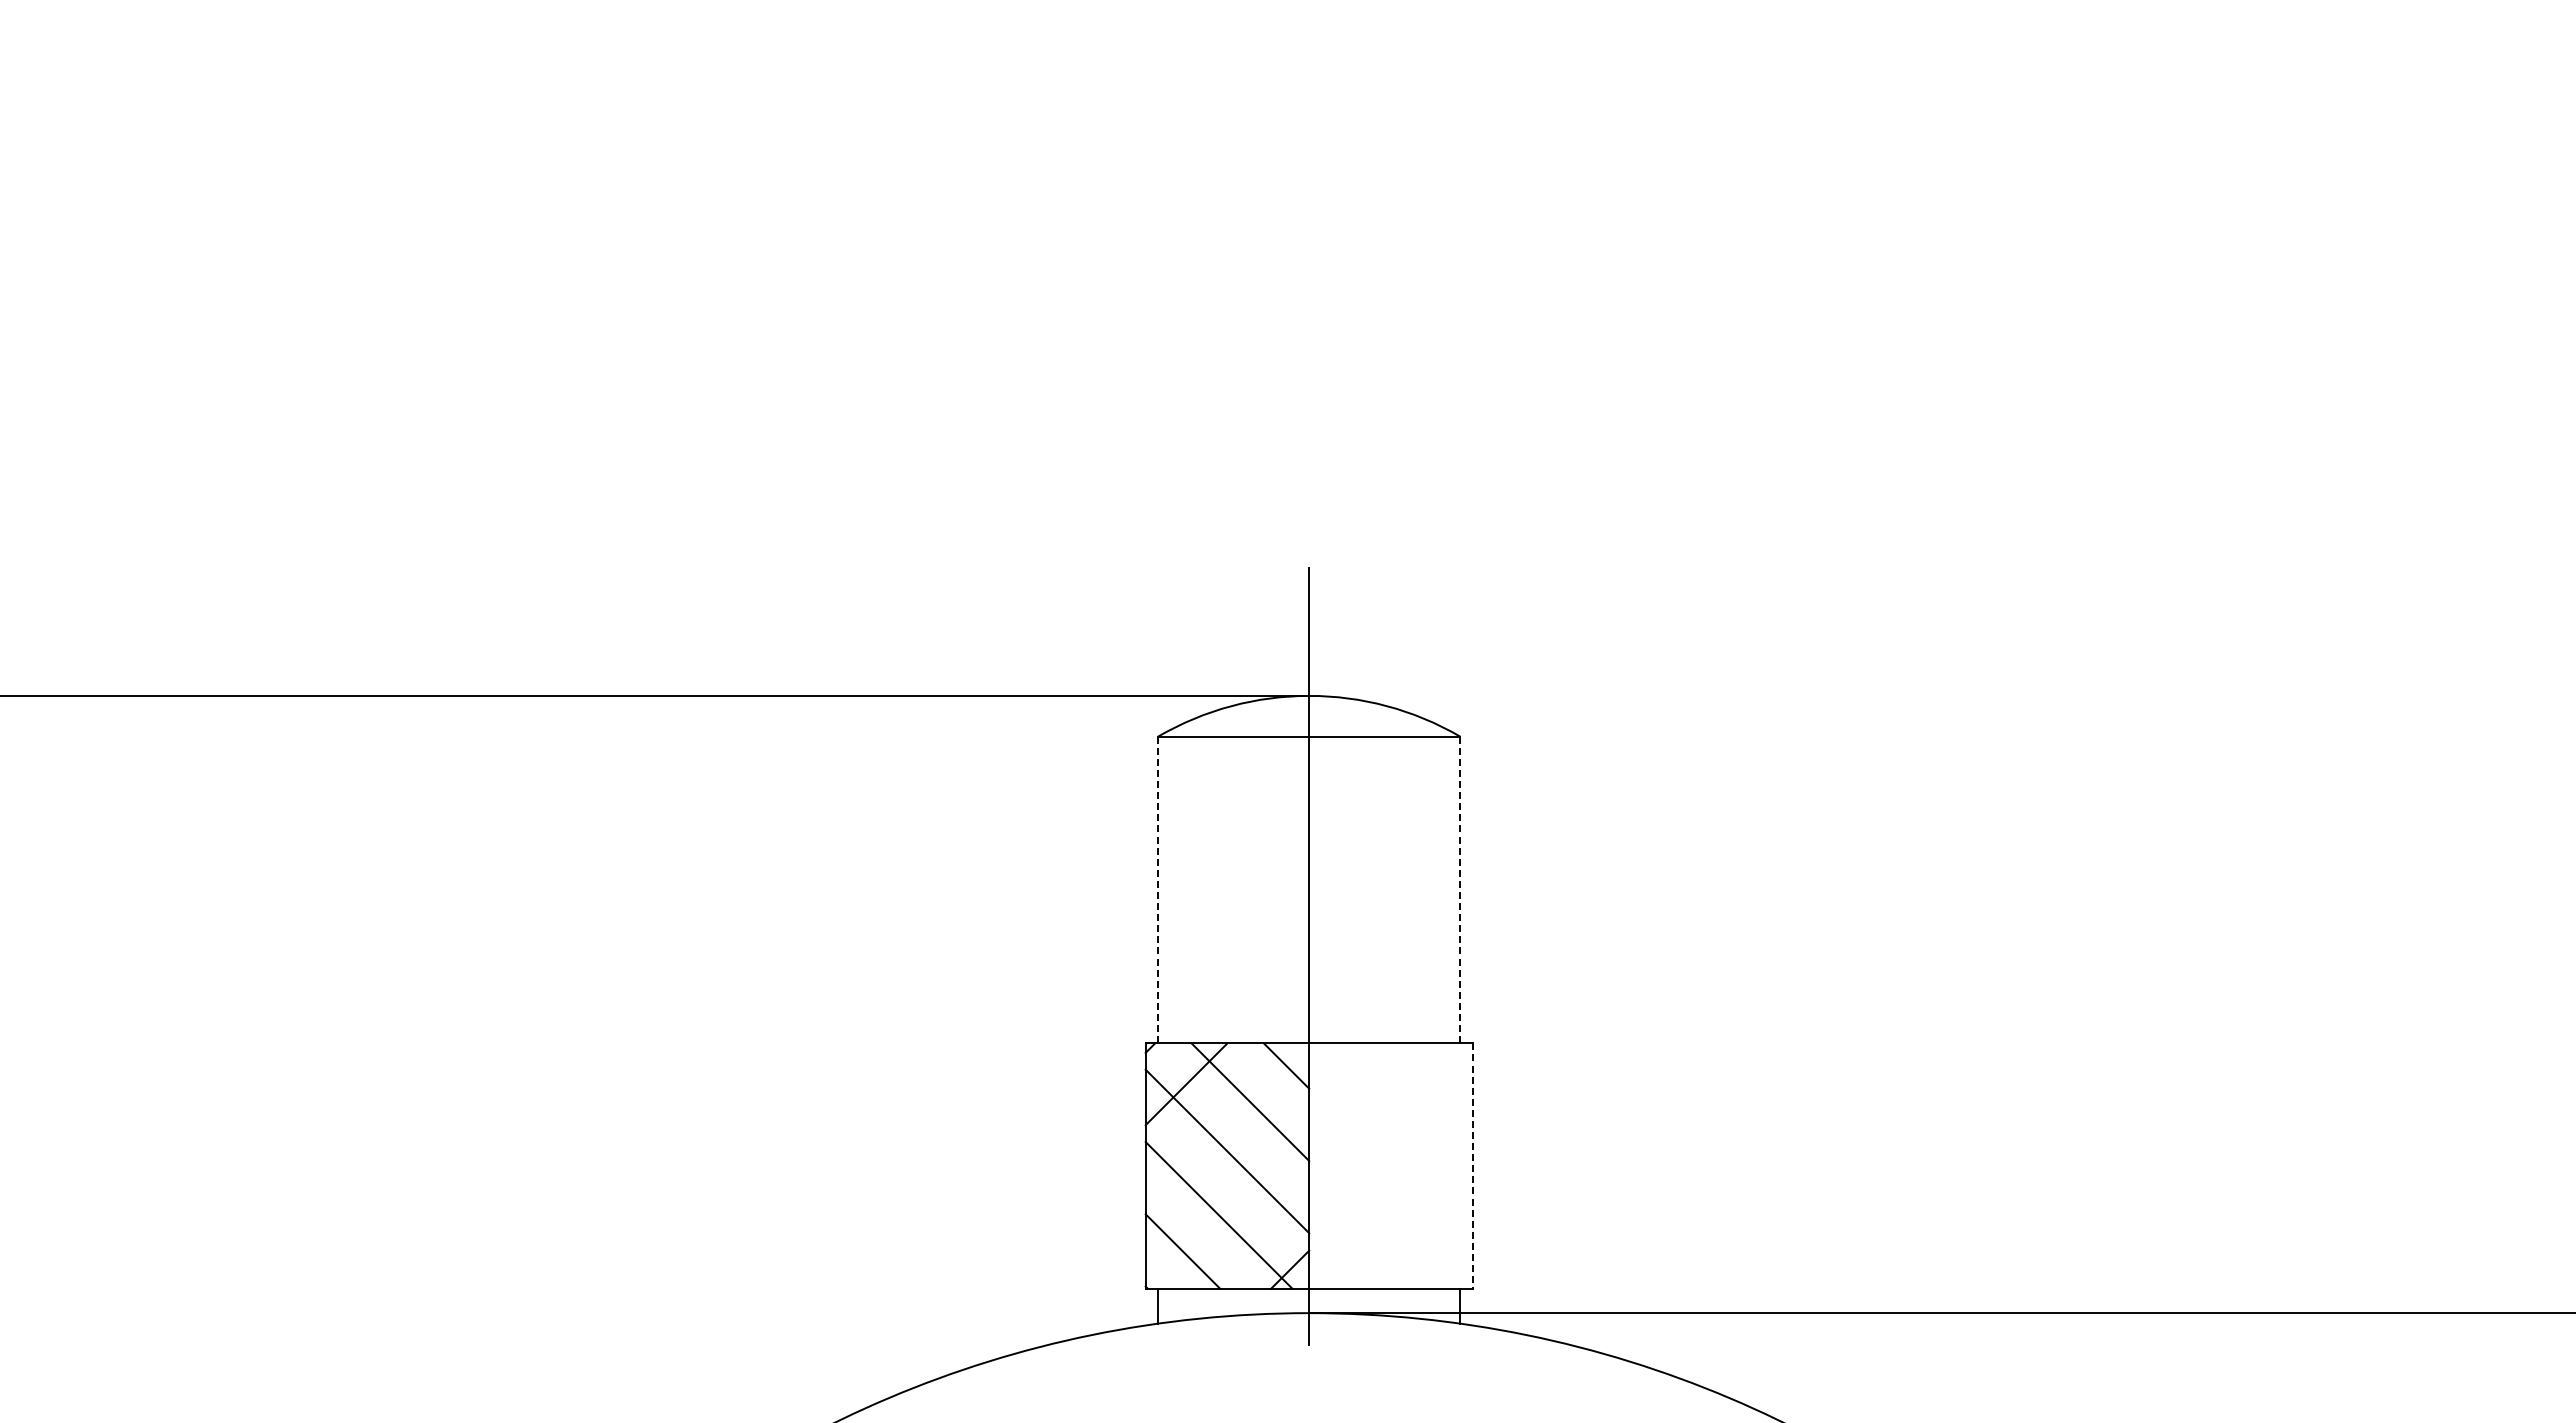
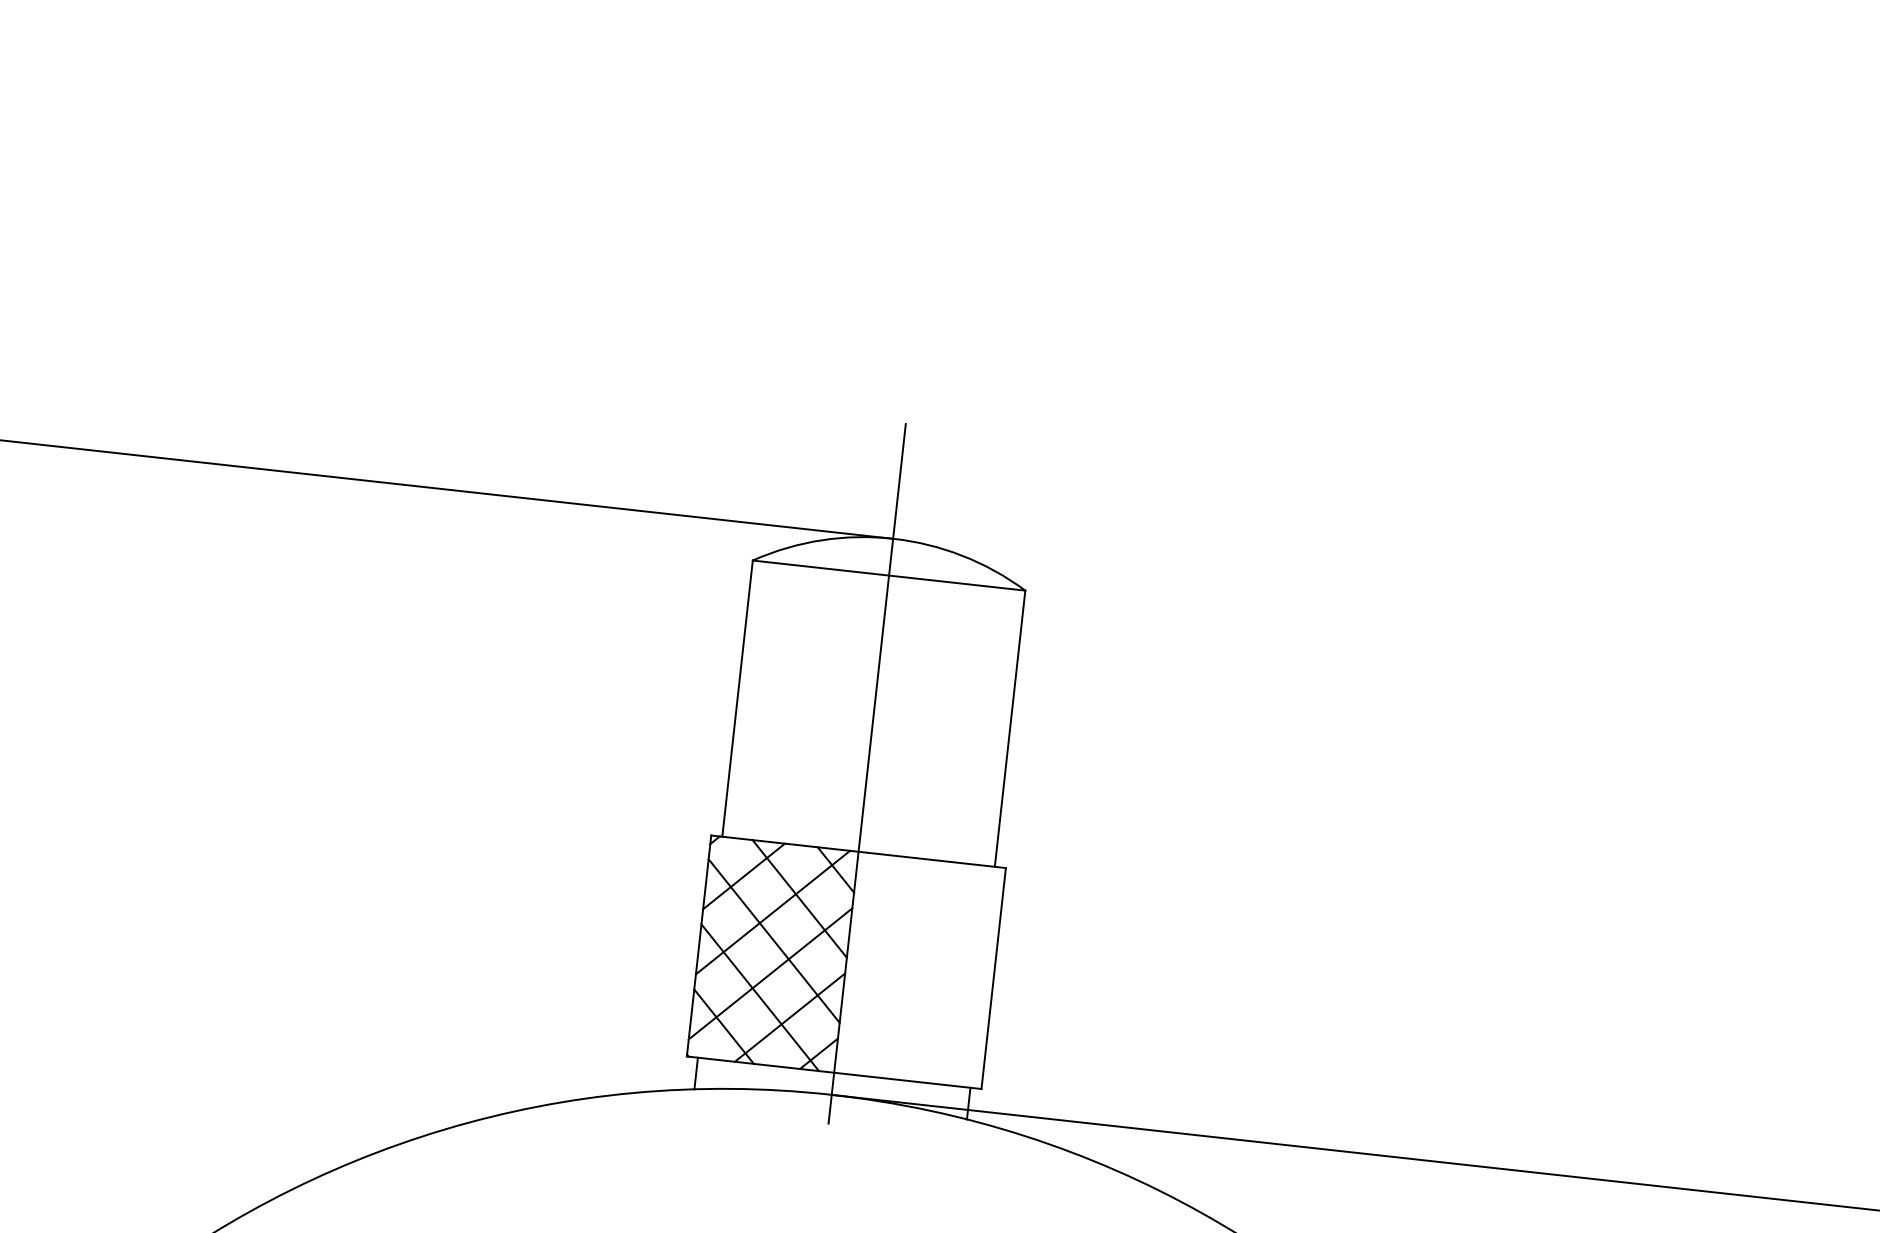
line: (1157, 890) -> (737, 698), dashed -> solid
line: (1460, 890) -> (1010, 729), dashed -> solid
line: (1222, 1120) -> (772, 912), added
line: (1472, 1165) -> (993, 978), dashed -> solid
line: (1227, 1187) -> (770, 973), added
line: (1254, 1233) -> (790, 1017), added

